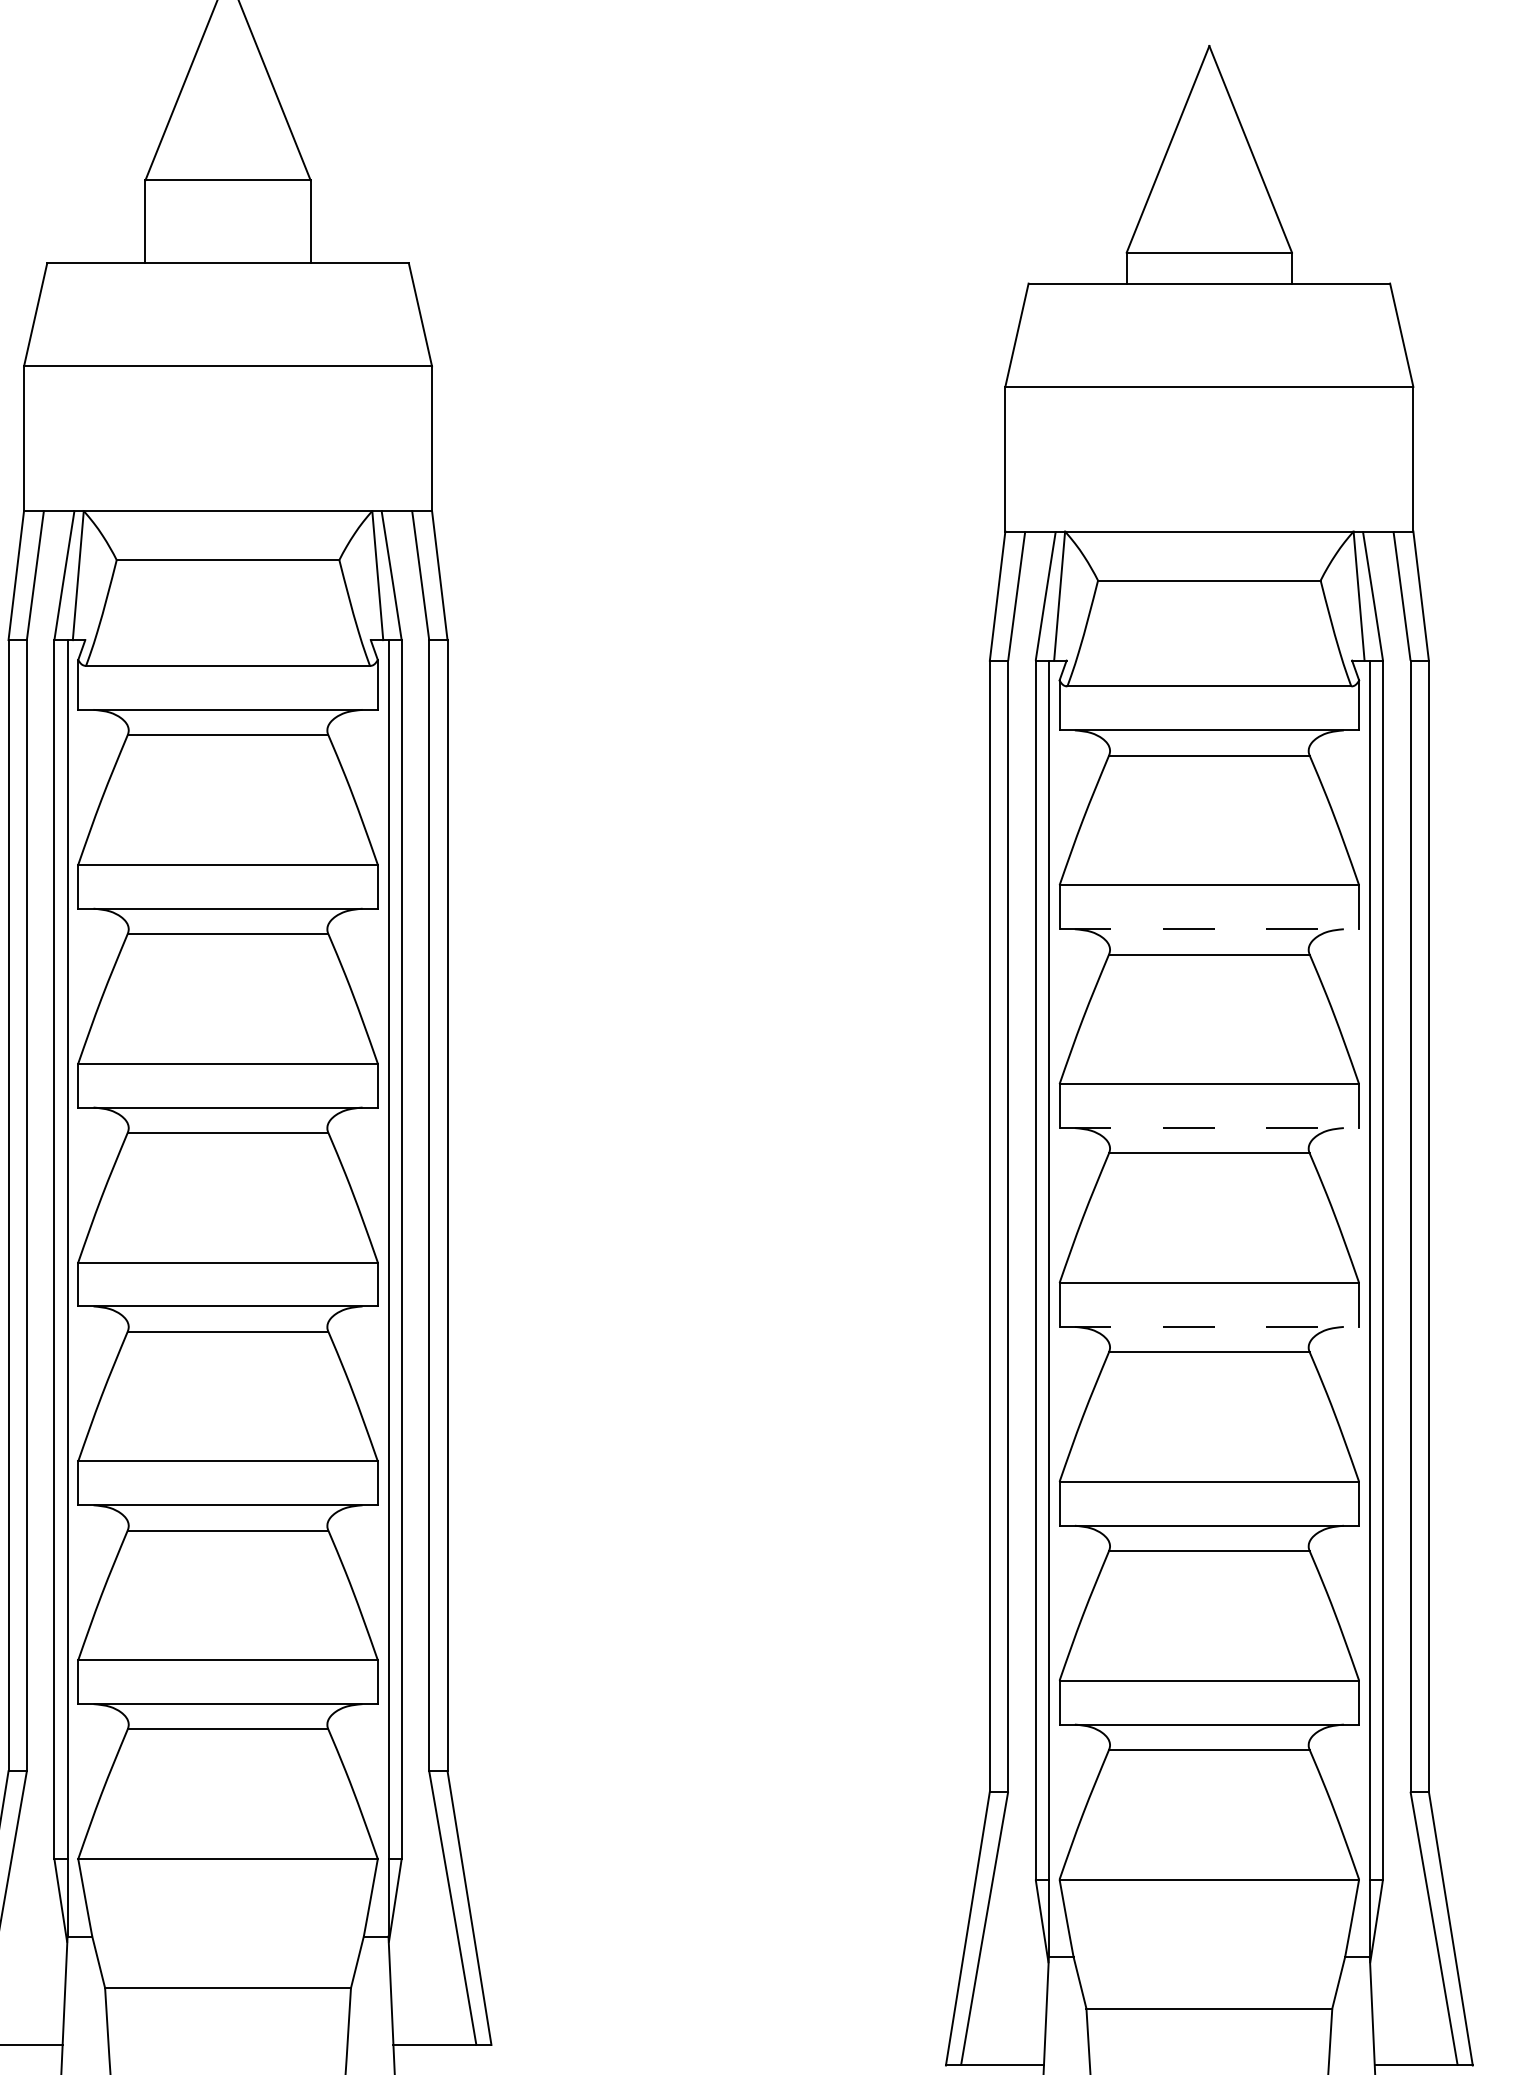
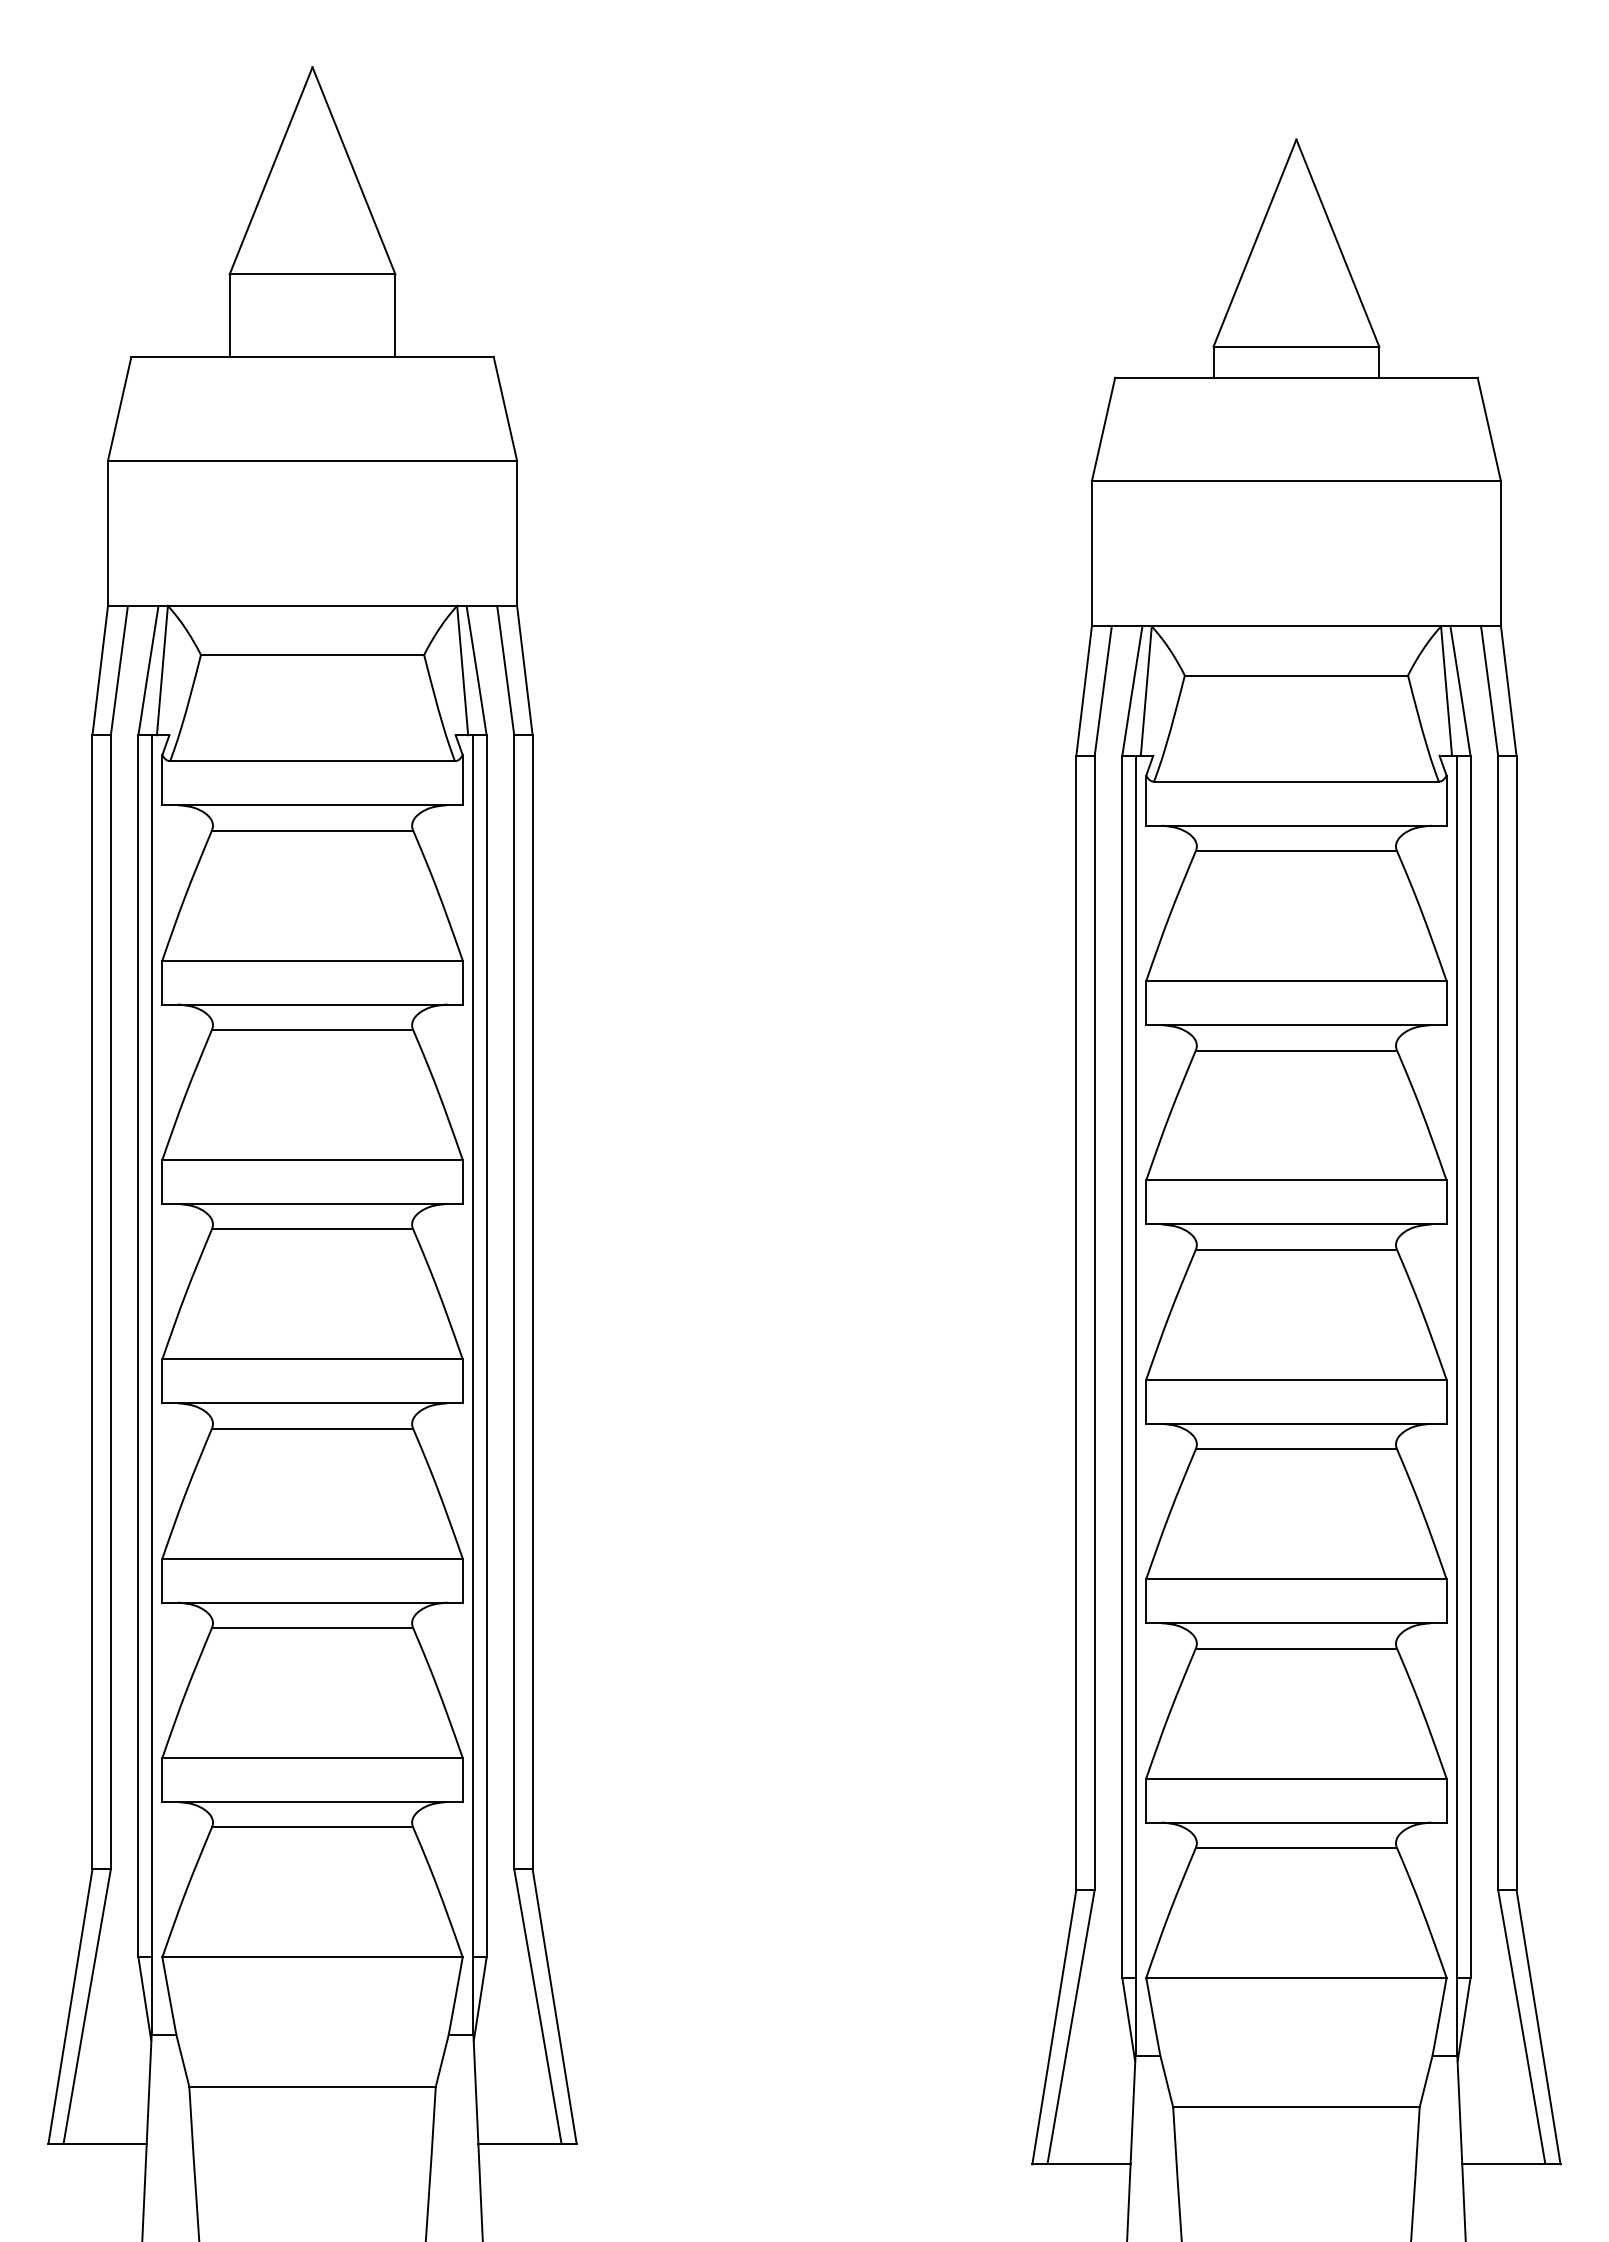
line: (1209, 929) -> (1296, 1025), dashed -> solid
line: (1209, 1128) -> (1296, 1224), dashed -> solid
line: (1209, 1326) -> (1296, 1423), dashed -> solid

